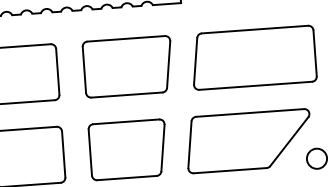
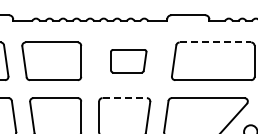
line: (255, 29) -> (215, 42), solid -> dashed
part: (127, 65) -> (128, 60), size x0.6
line: (127, 122) -> (125, 98), solid -> dashed

